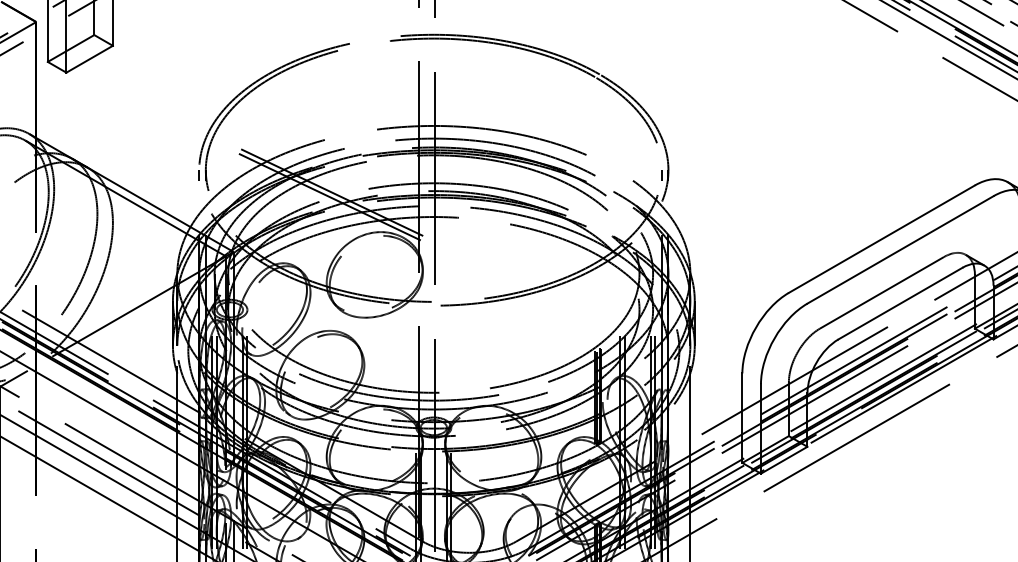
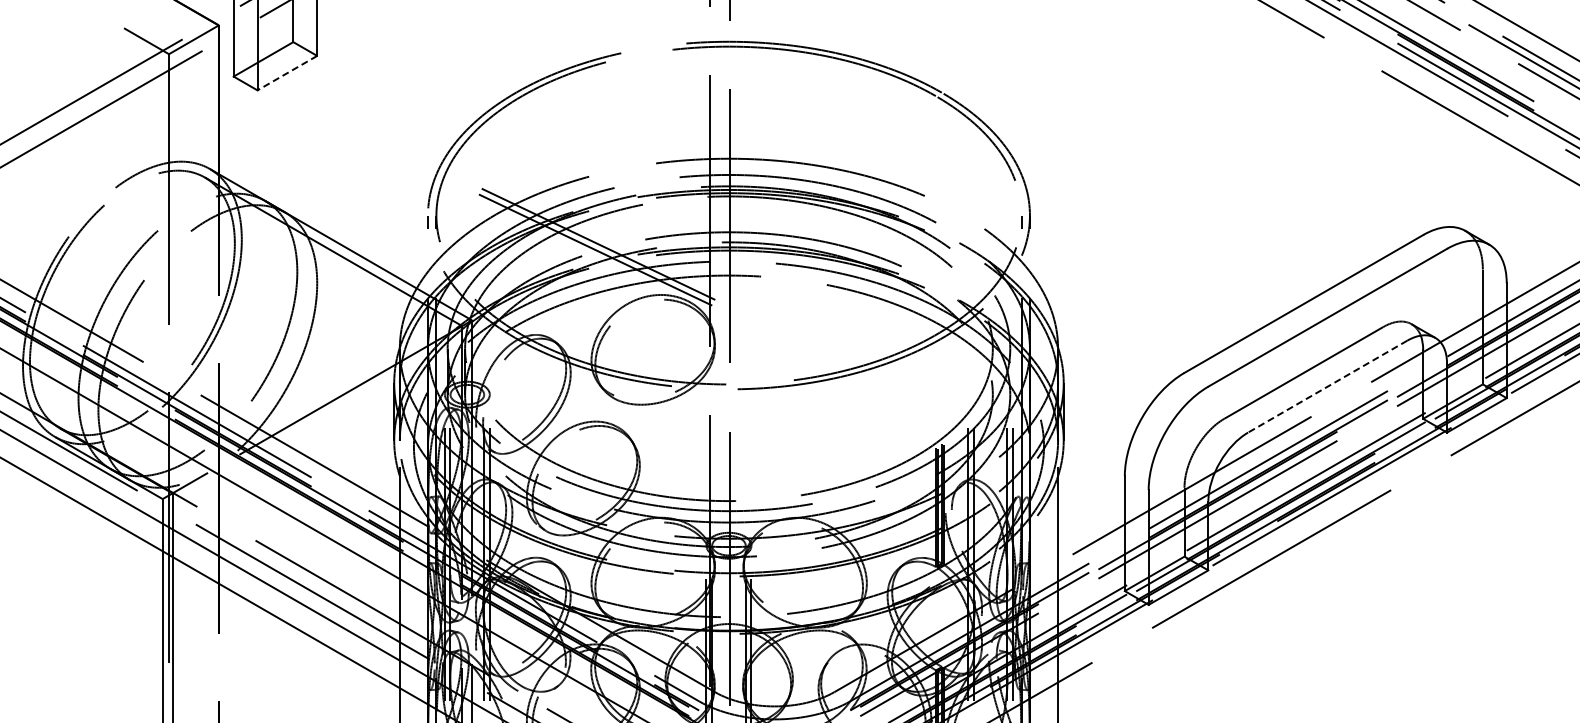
line: (88, 59) -> (286, 73), solid -> dashed
line: (900, 303) -> (1327, 386), solid -> dashed

